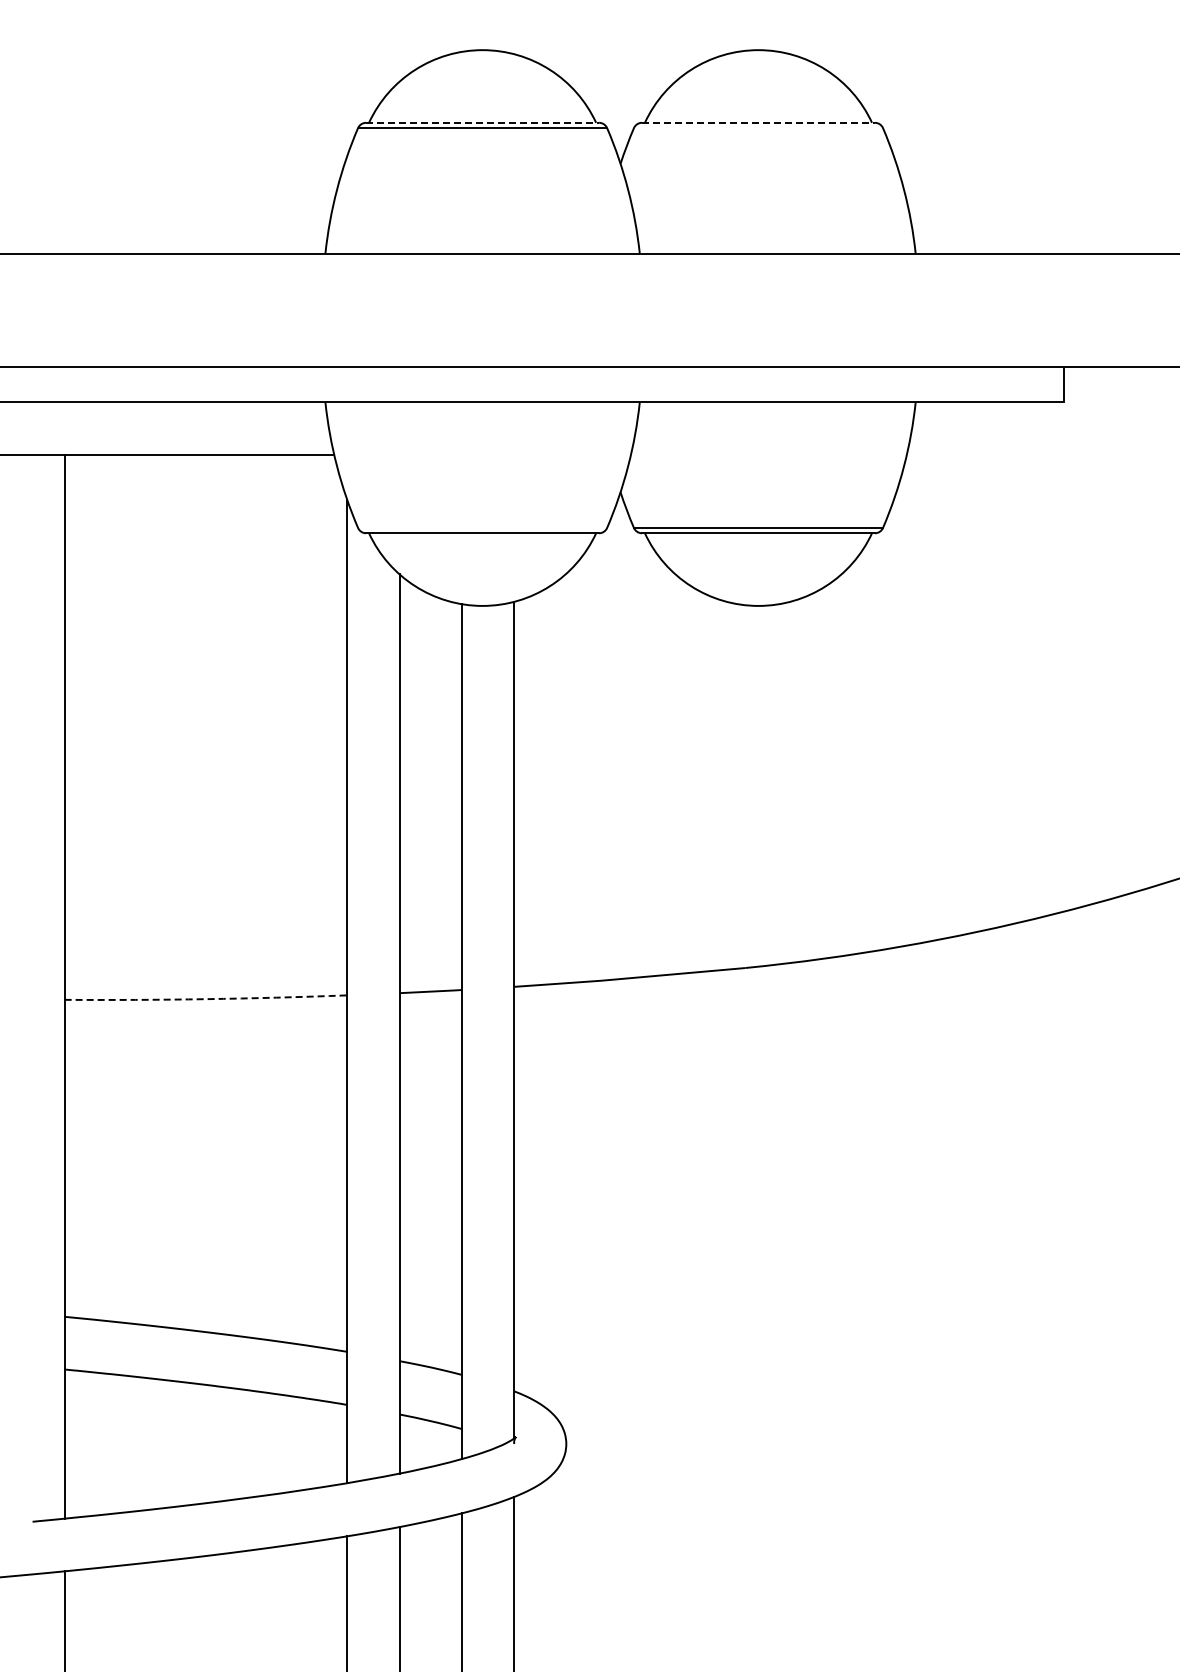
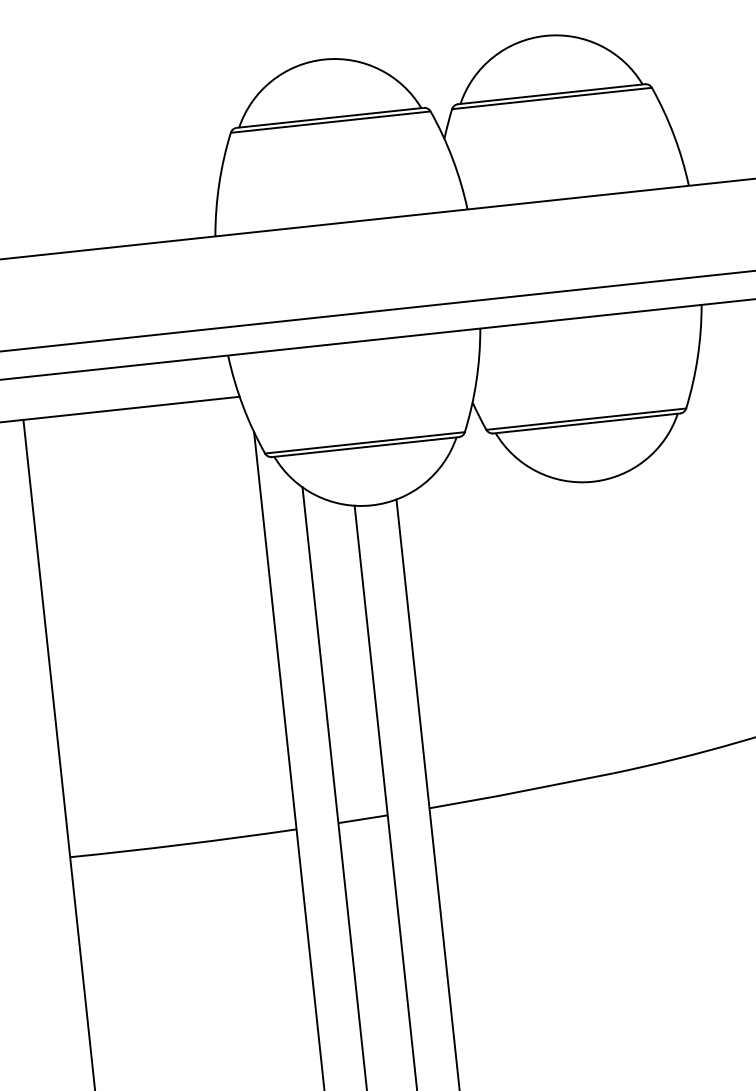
line: (483, 122) -> (330, 117), dashed -> solid
line: (758, 122) -> (551, 93), dashed -> solid
line: (758, 128) -> (552, 98), added
line: (482, 527) -> (364, 442), added
arc: (206, 999) -> (183, 844), dashed -> solid

